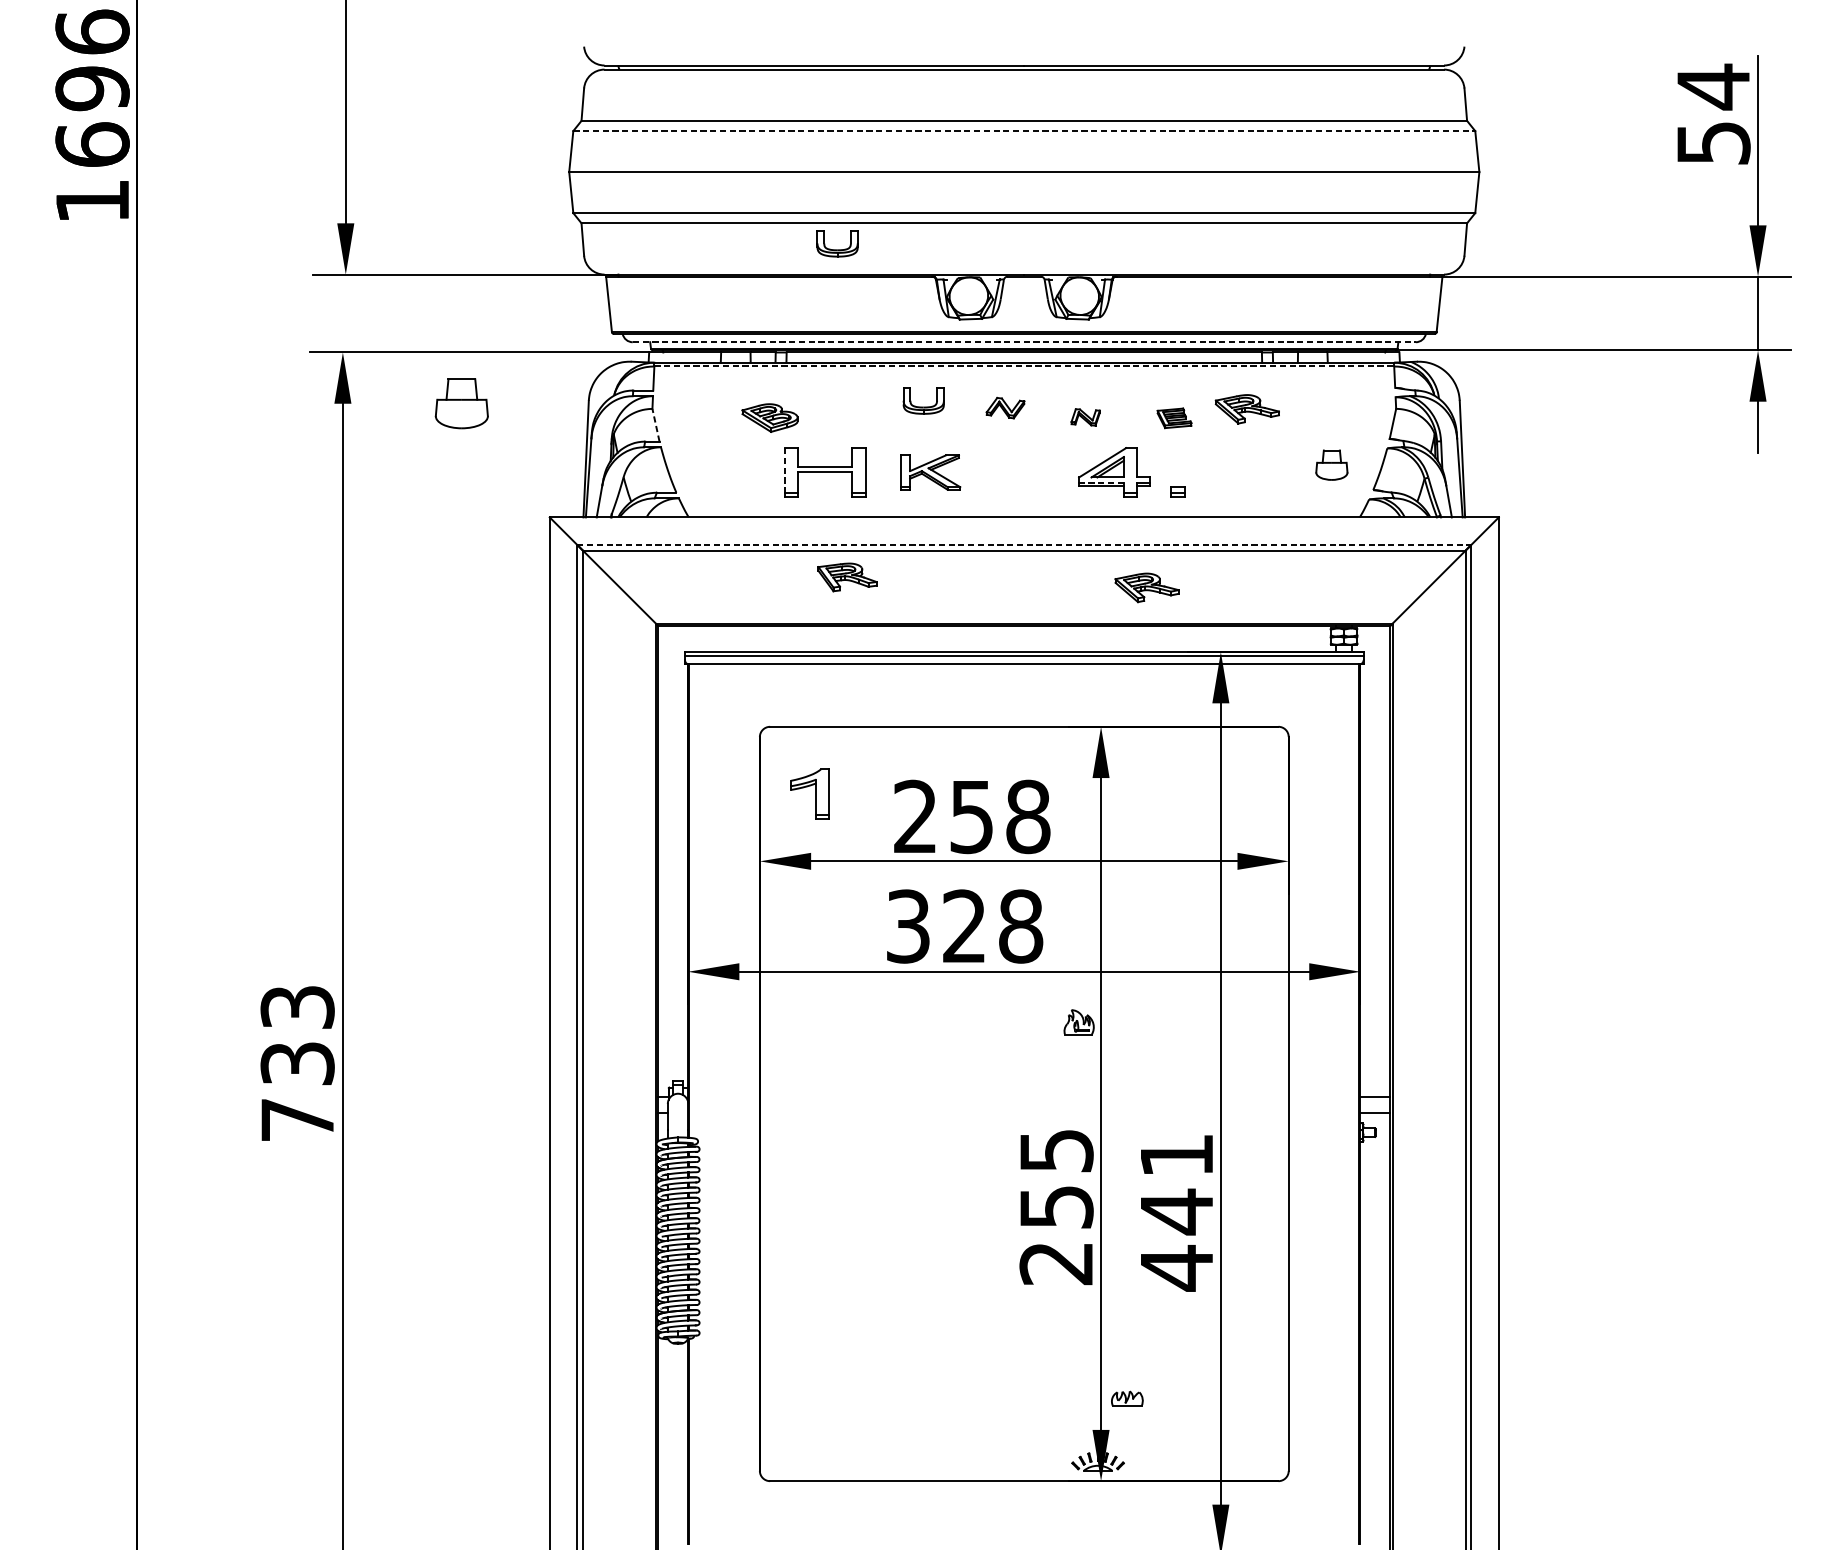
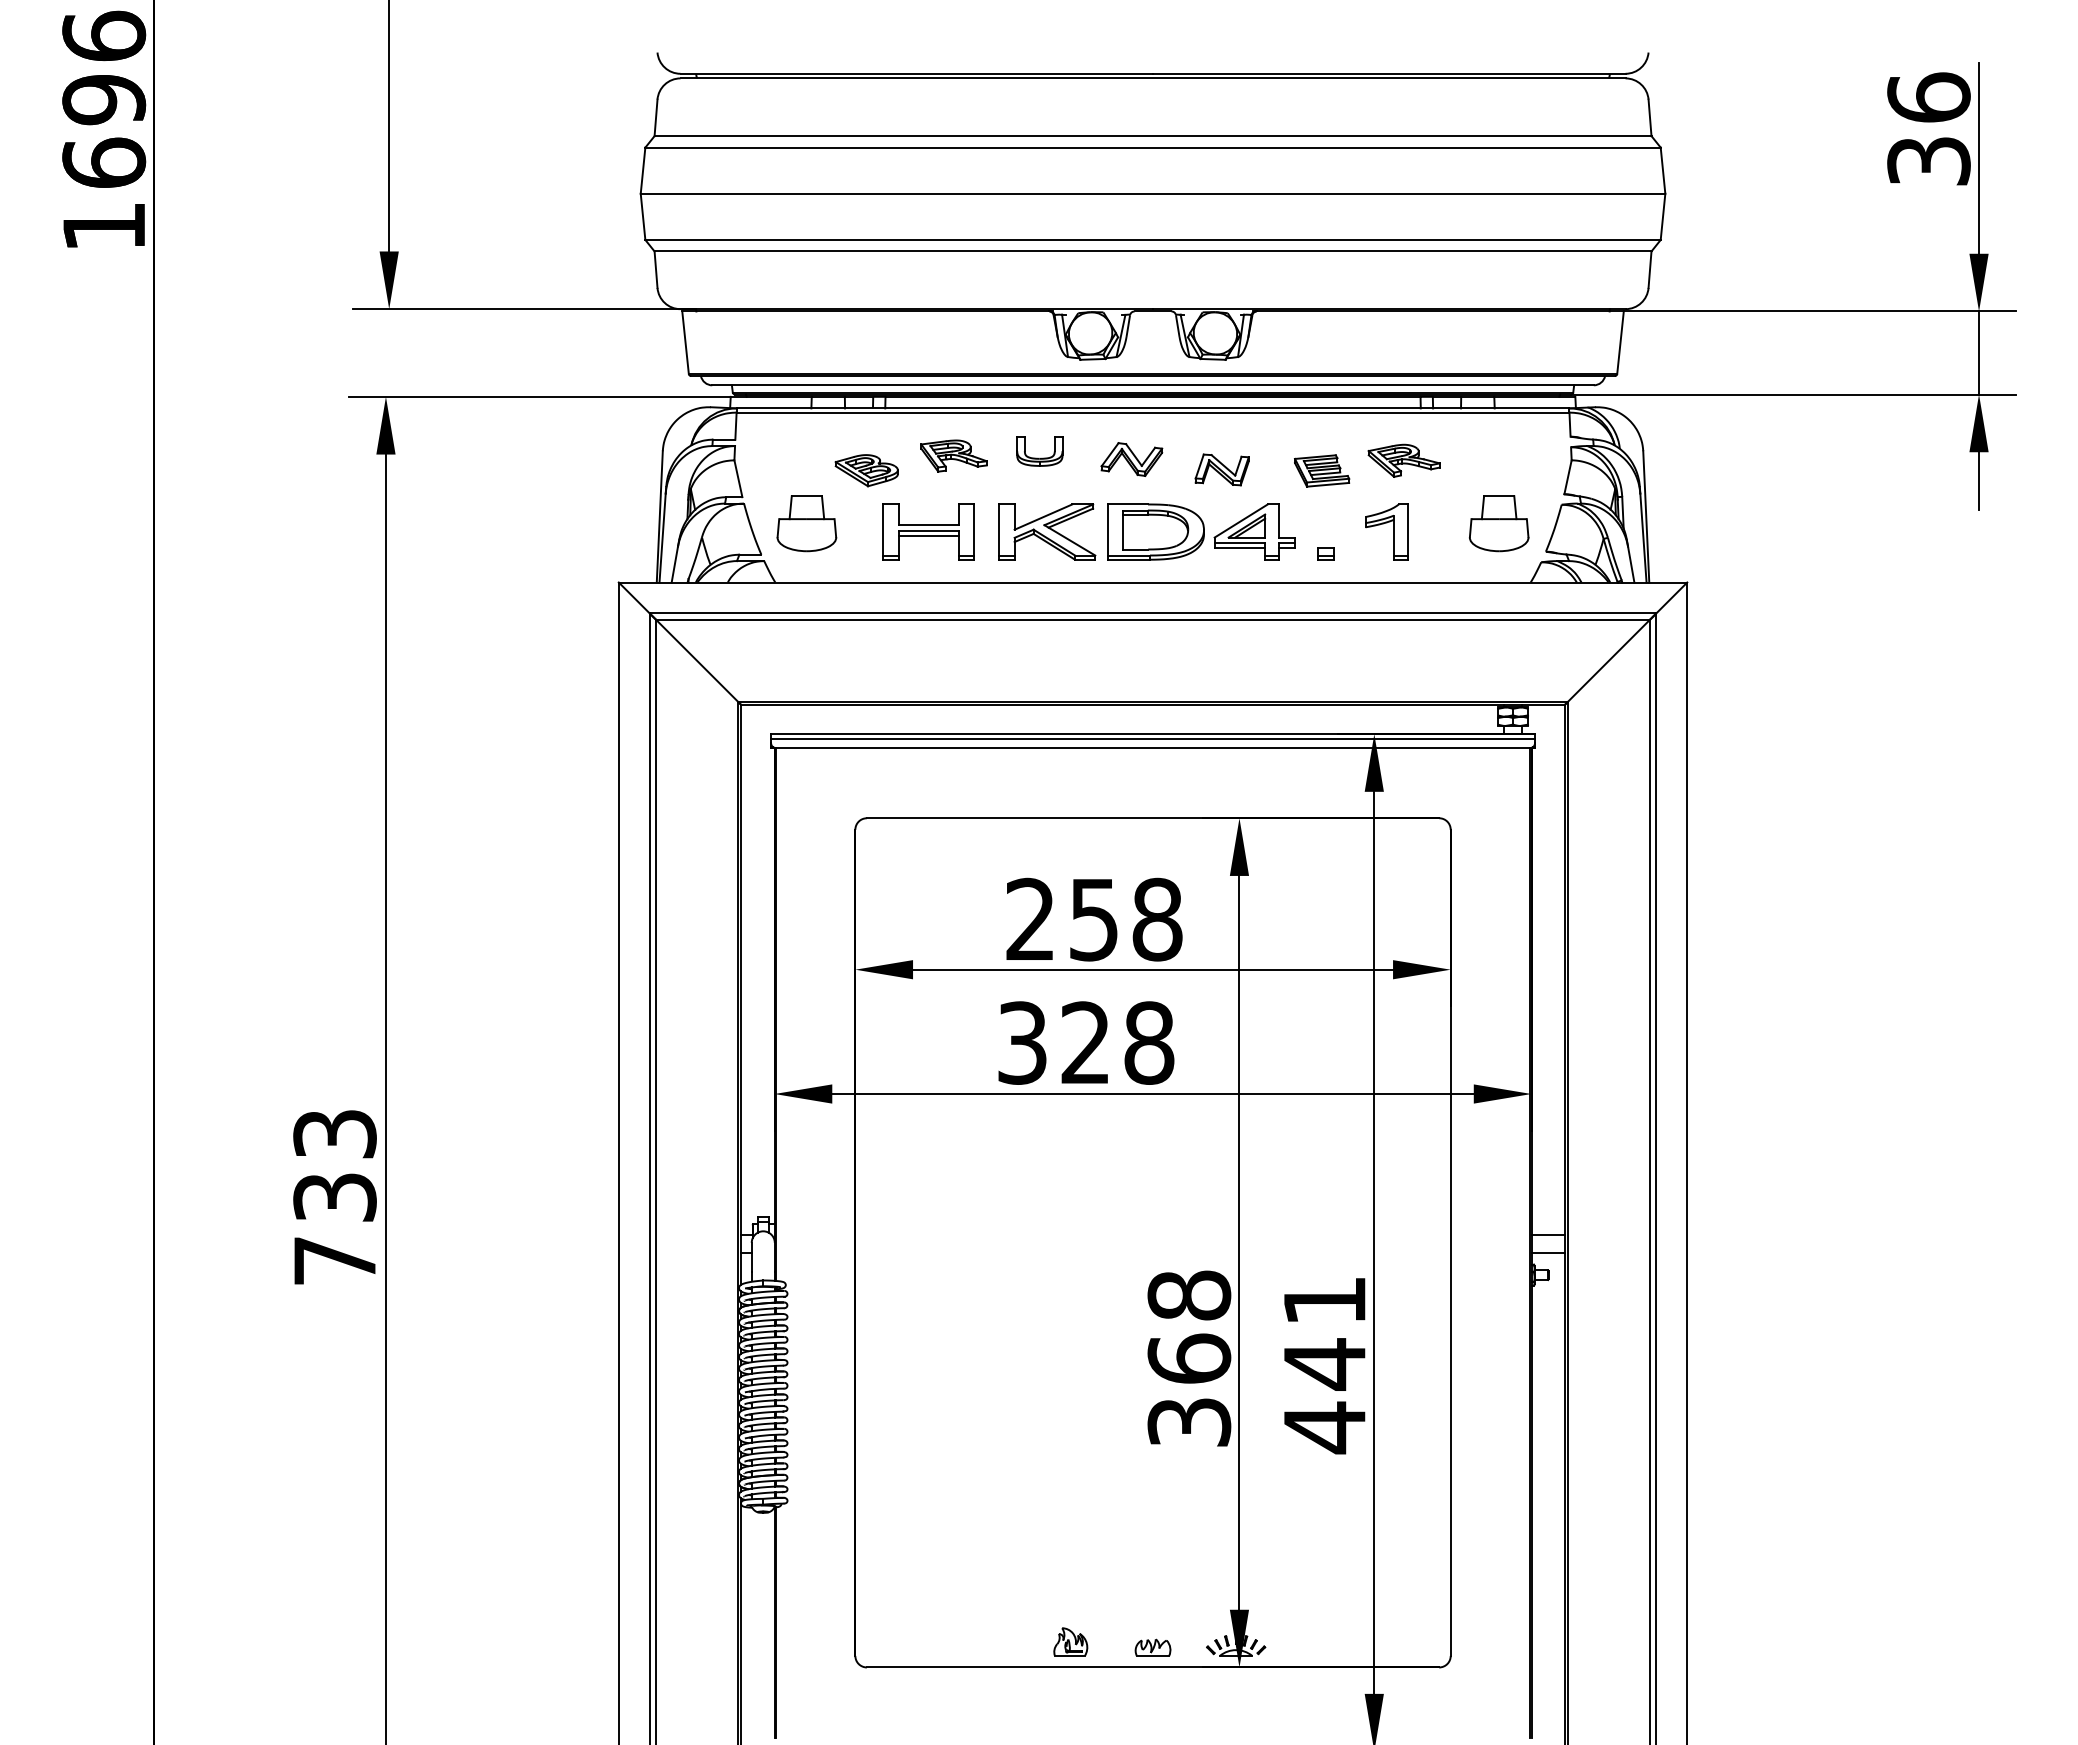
text: (1713, 114) -> (1928, 128), 54 -> 36
line: (1024, 130) -> (1153, 147), dashed -> solid
part: (836, 249) -> (941, 280), removed
line: (1024, 342) -> (1153, 385), dashed -> solid
line: (1024, 366) -> (1153, 412), dashed -> solid
part: (461, 403) -> (806, 523), moved
part: (1005, 408) -> (1131, 459), size x1.43
part: (1085, 417) -> (1221, 469), size x1.67
part: (1174, 417) -> (1322, 470), size x1.43
line: (656, 425) -> (738, 478), dashed -> solid
part: (1332, 464) -> (1499, 523), size x1.67
line: (784, 471) -> (883, 530), dashed -> solid
part: (930, 472) -> (1047, 531), size x1.43
part: (1026, 472) -> (1155, 531), added
line: (824, 475) -> (928, 535), added
line: (1101, 482) -> (1239, 543), dashed -> solid
line: (1024, 544) -> (1153, 613), dashed -> solid
part: (847, 576) -> (953, 455), moved
part: (1146, 587) -> (1290, 661), removed
part: (815, 793) -> (1393, 531), moved
part: (1078, 1021) -> (1070, 1641), moved
text: (1056, 1206) -> (1189, 1358), 255 -> 368
part: (1126, 1398) -> (1152, 1647), moved

